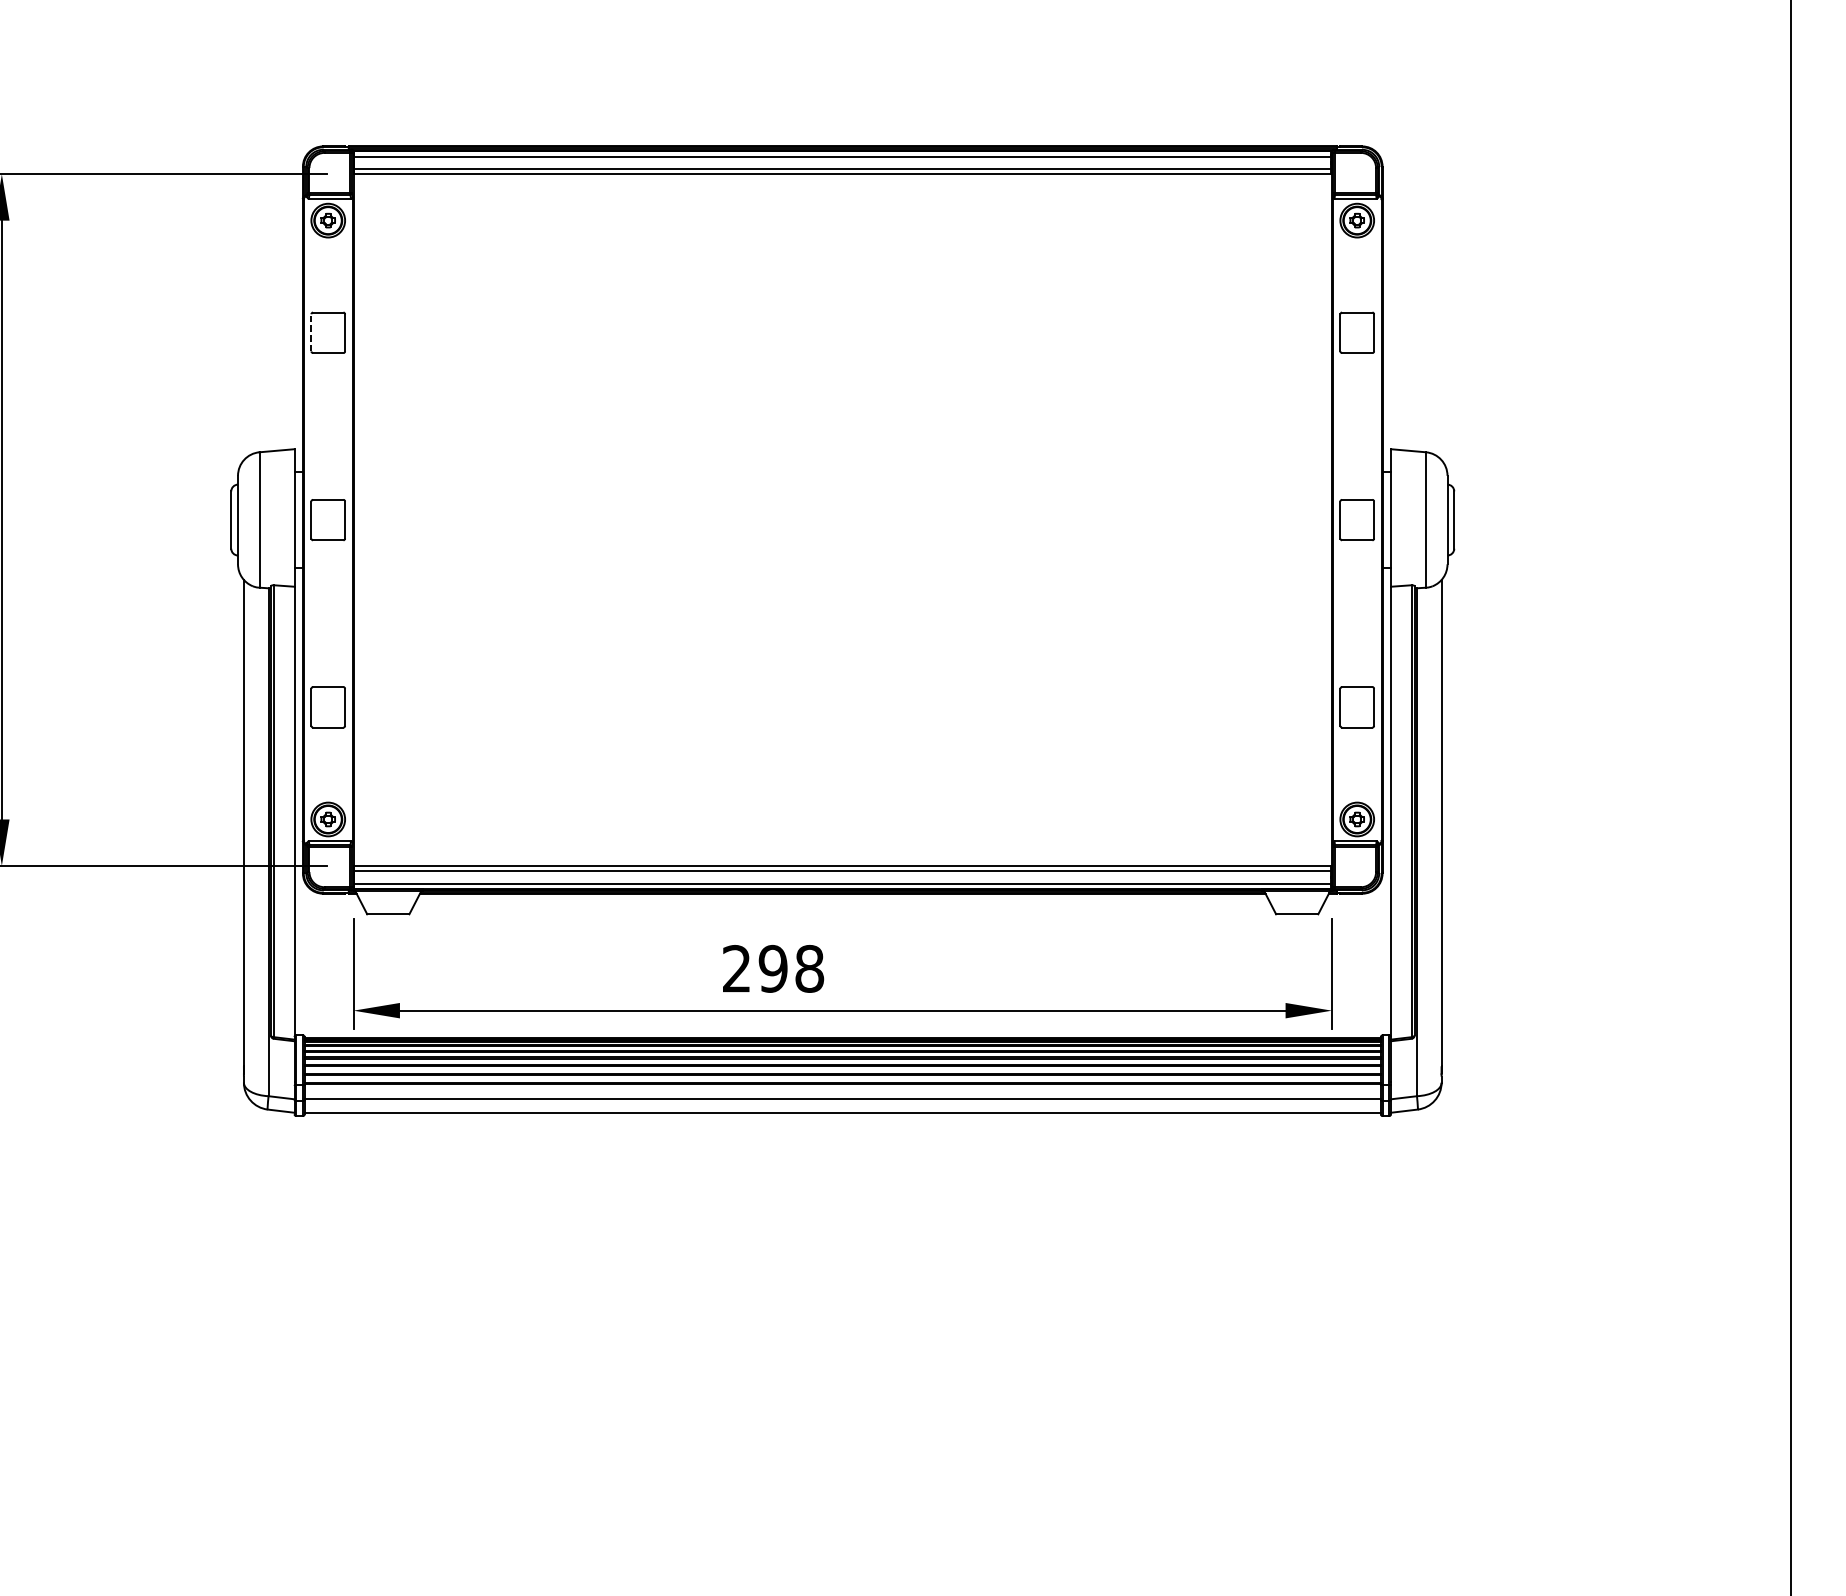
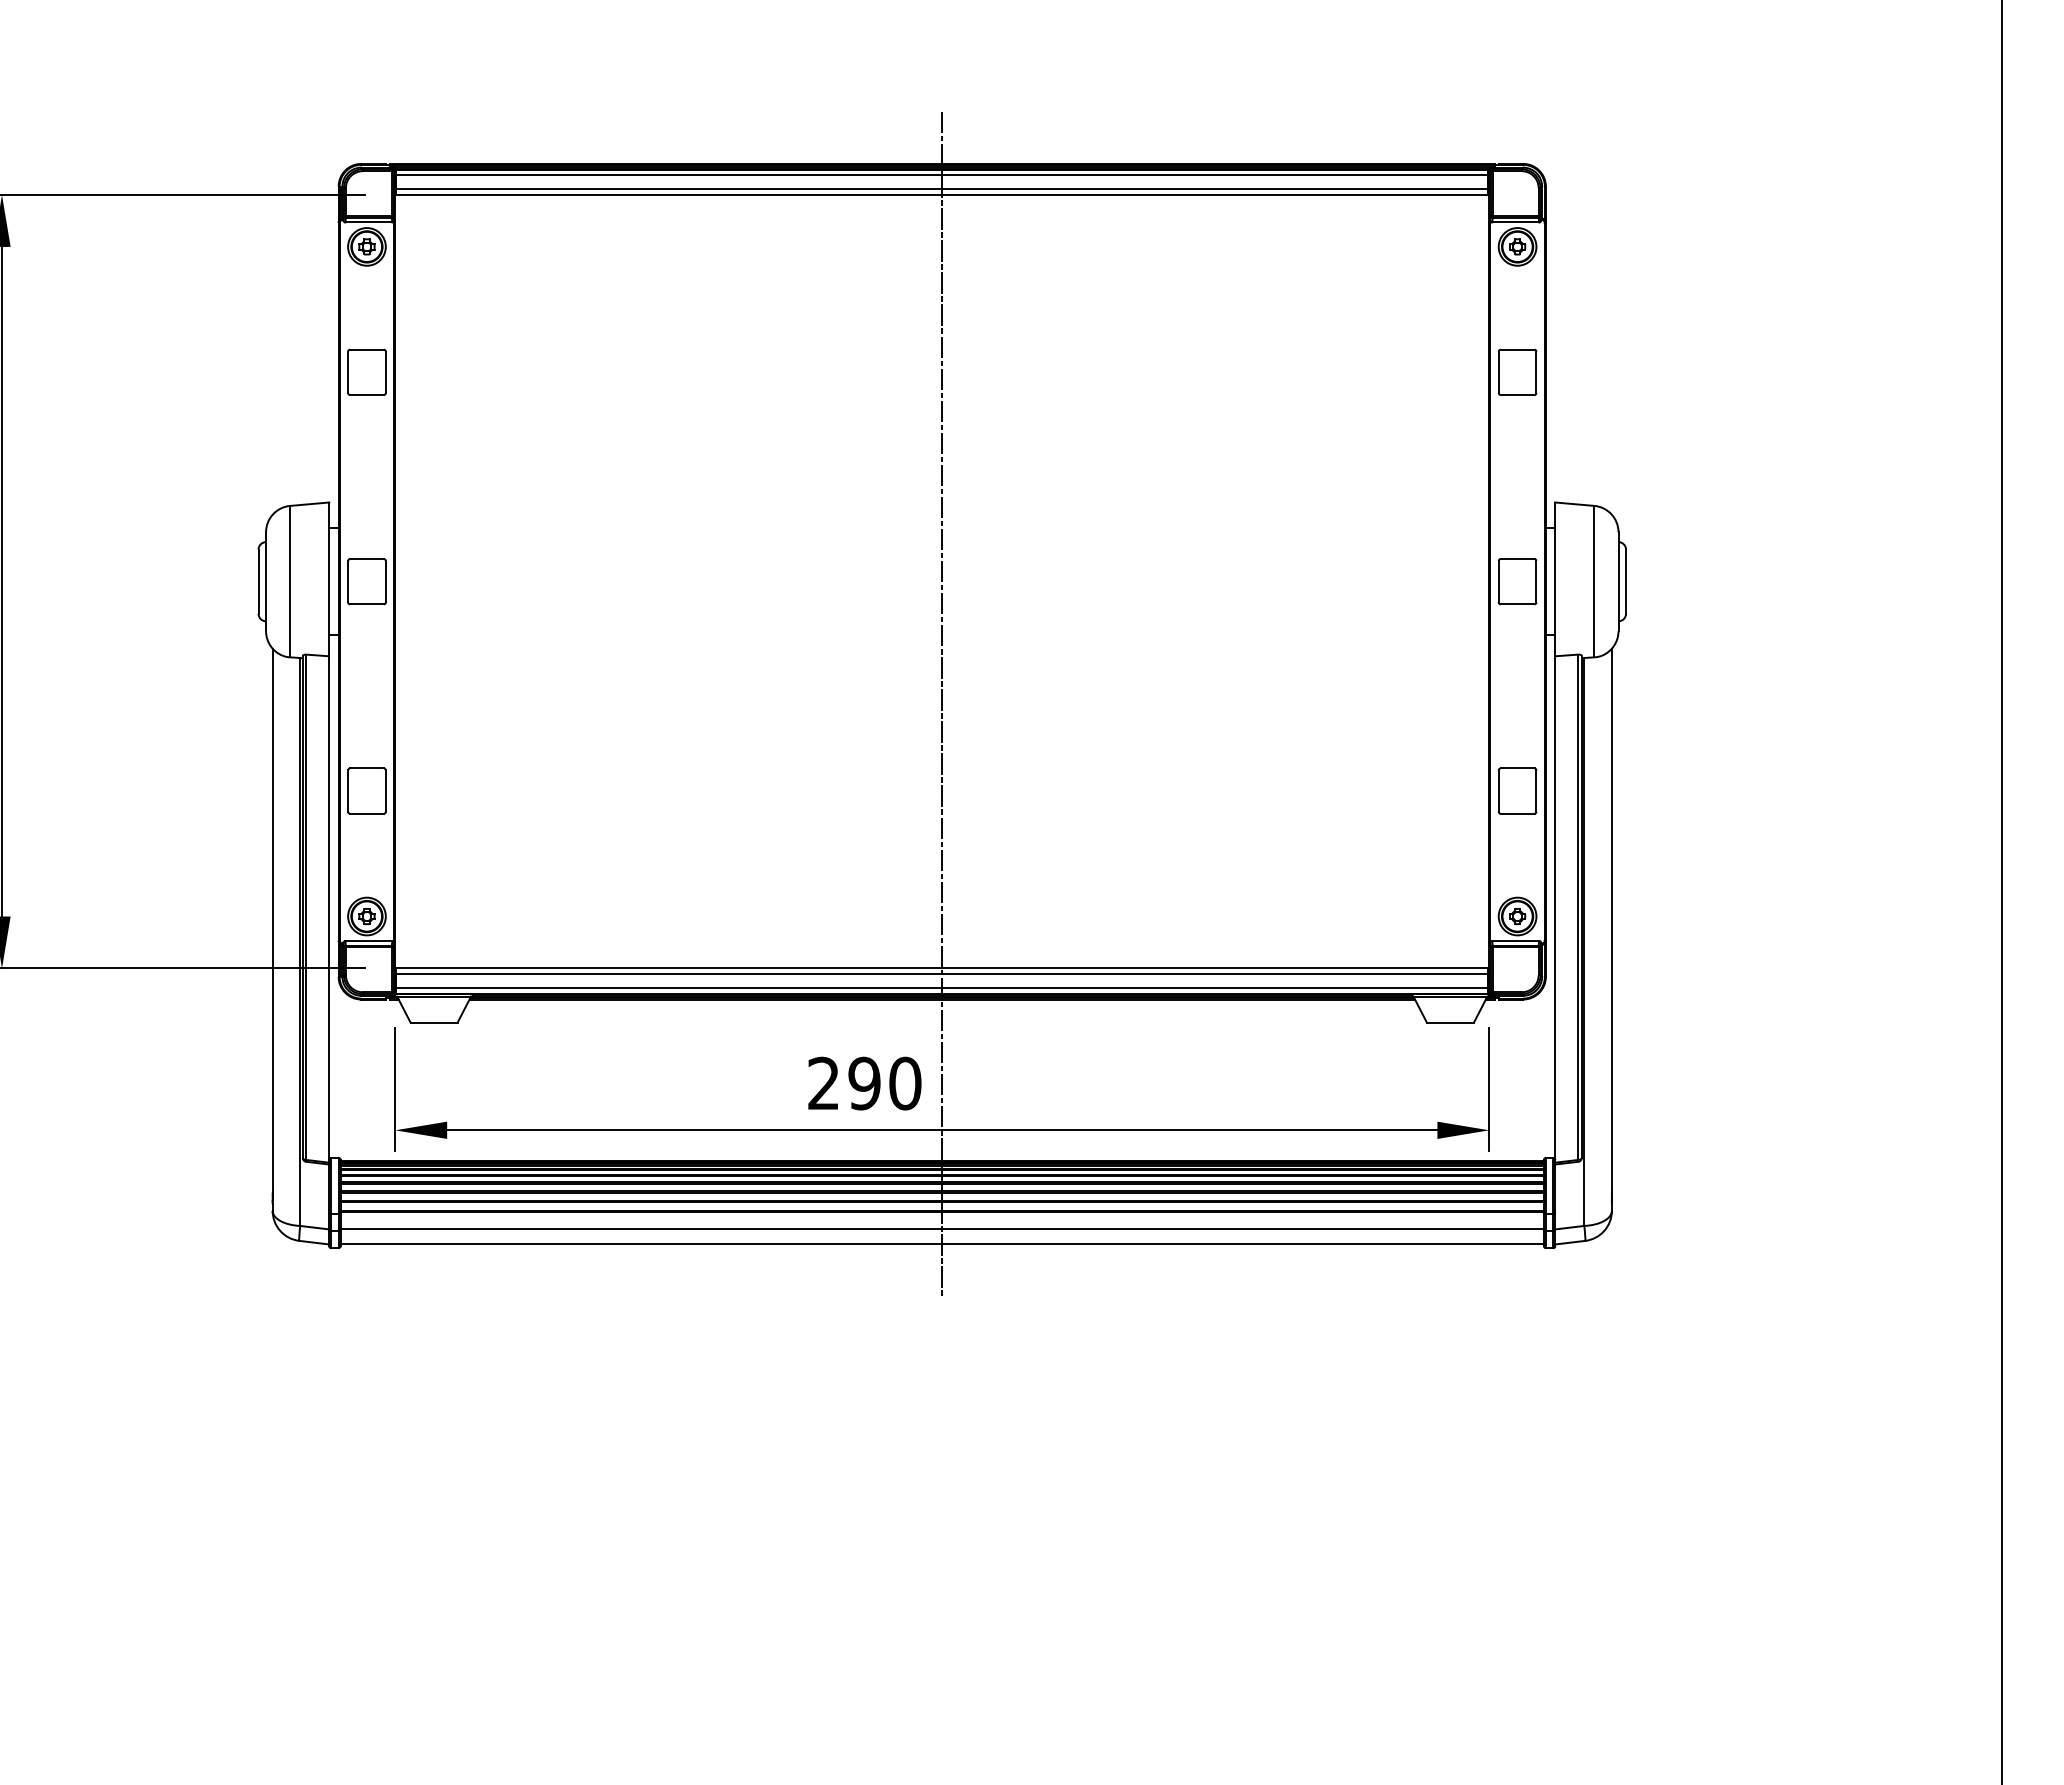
line: (311, 332) -> (348, 372), dashed -> solid
line: (842, 629) -> (942, 704), added
text: (809, 968) -> (905, 1083), 298 -> 290

